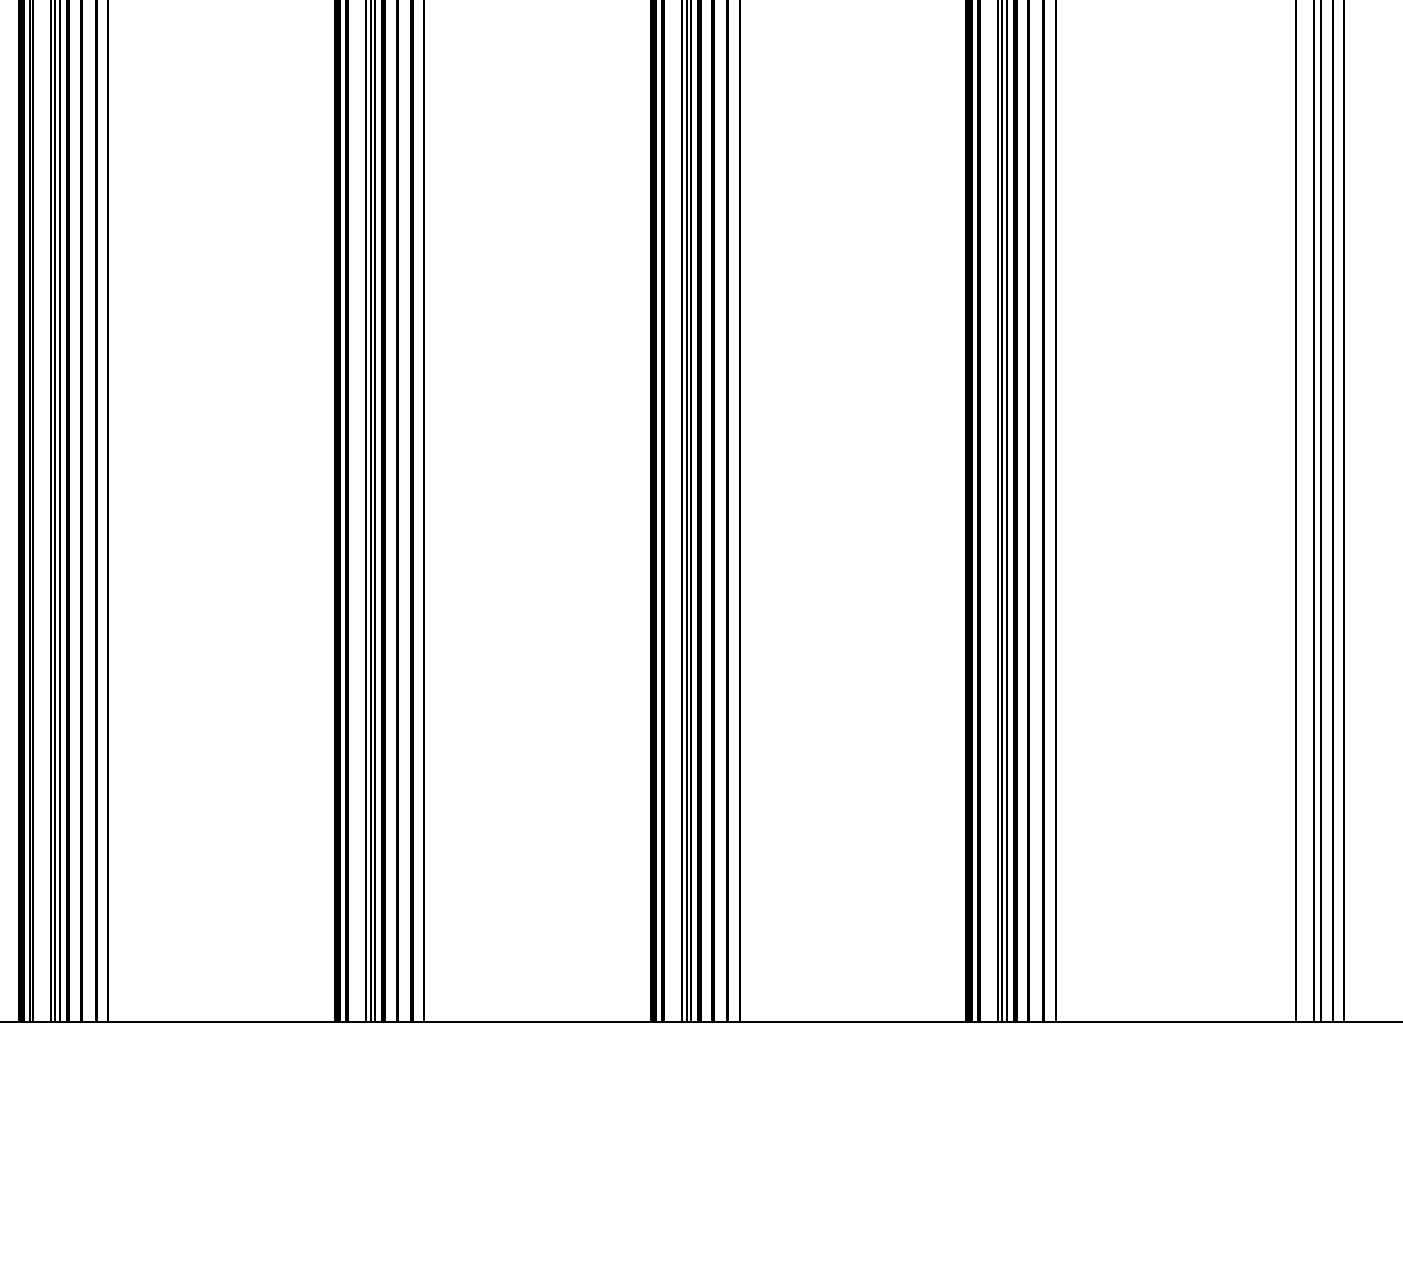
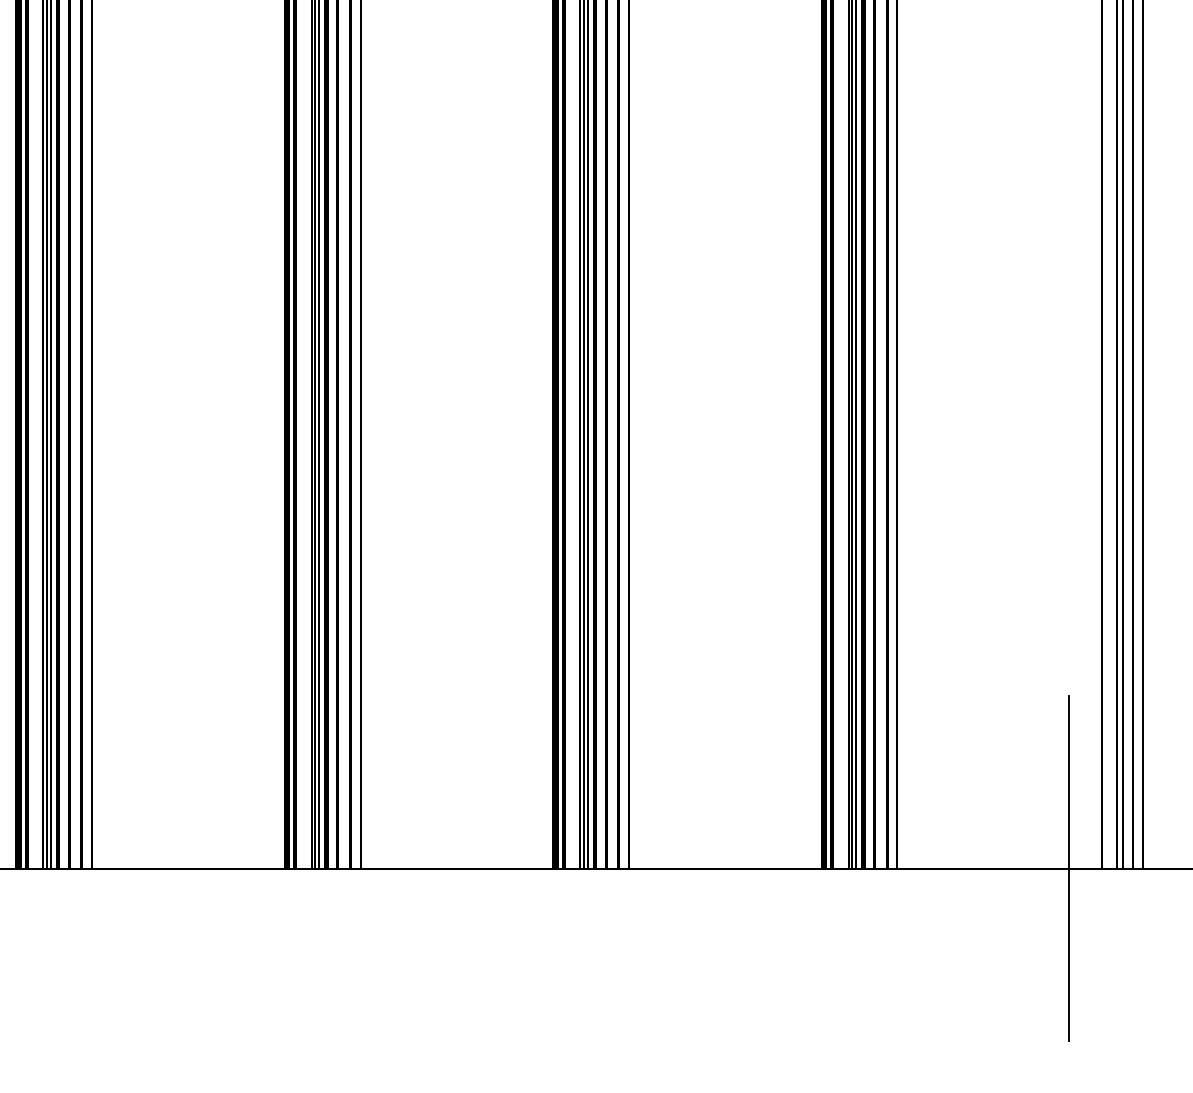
line: (1256, 1021) -> (1068, 868), added

